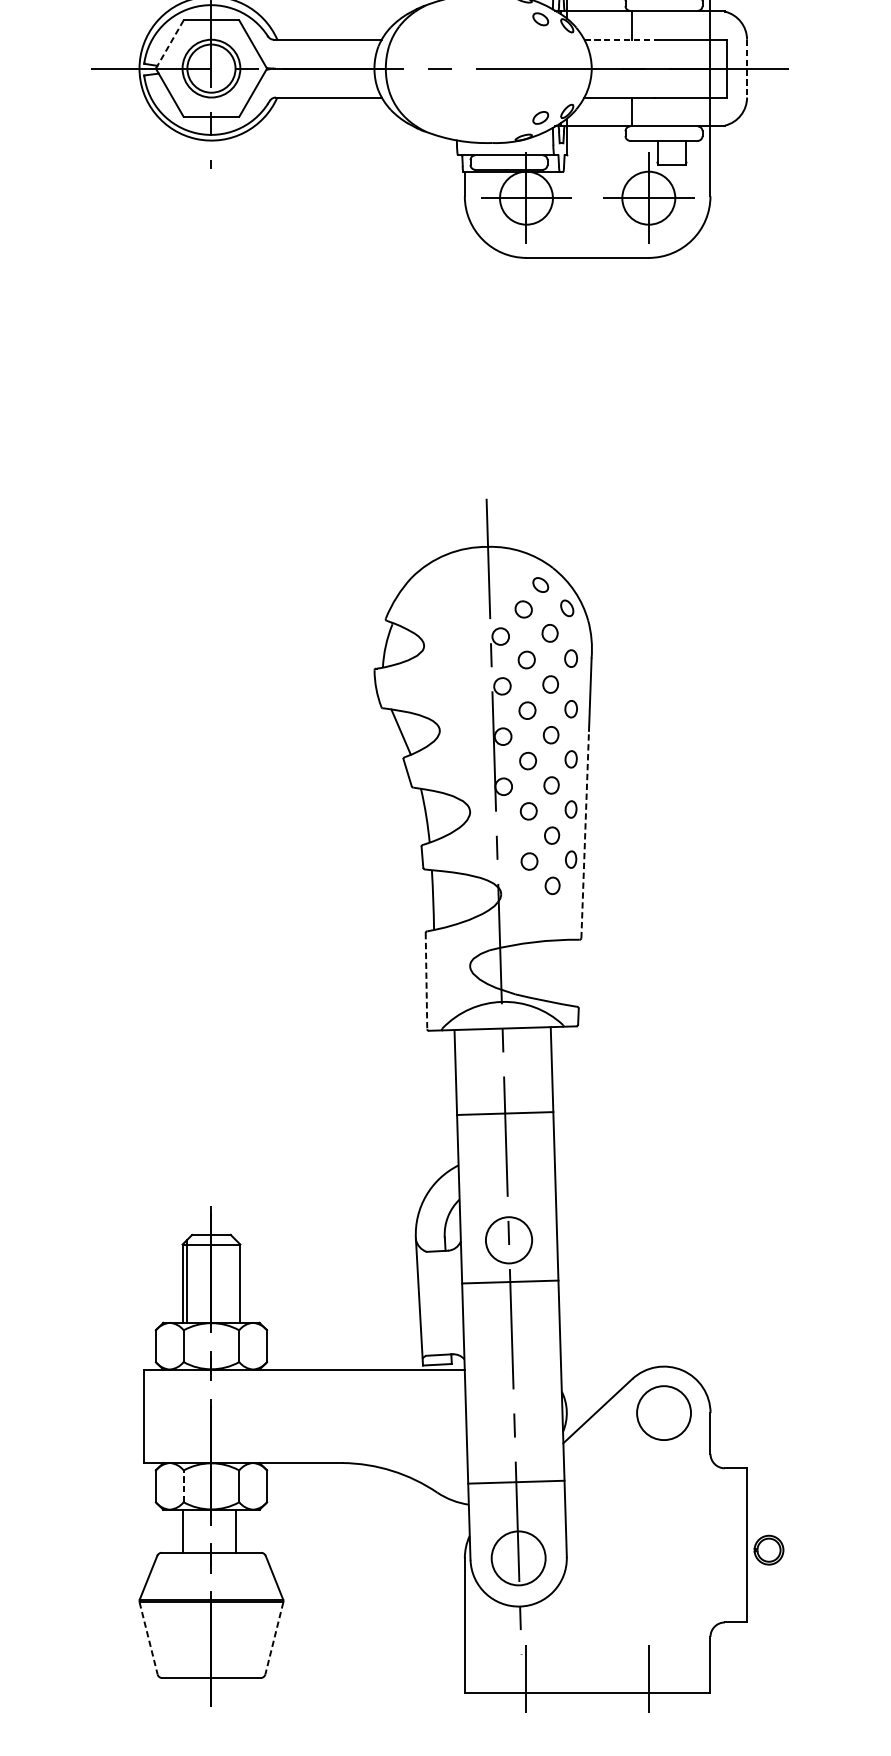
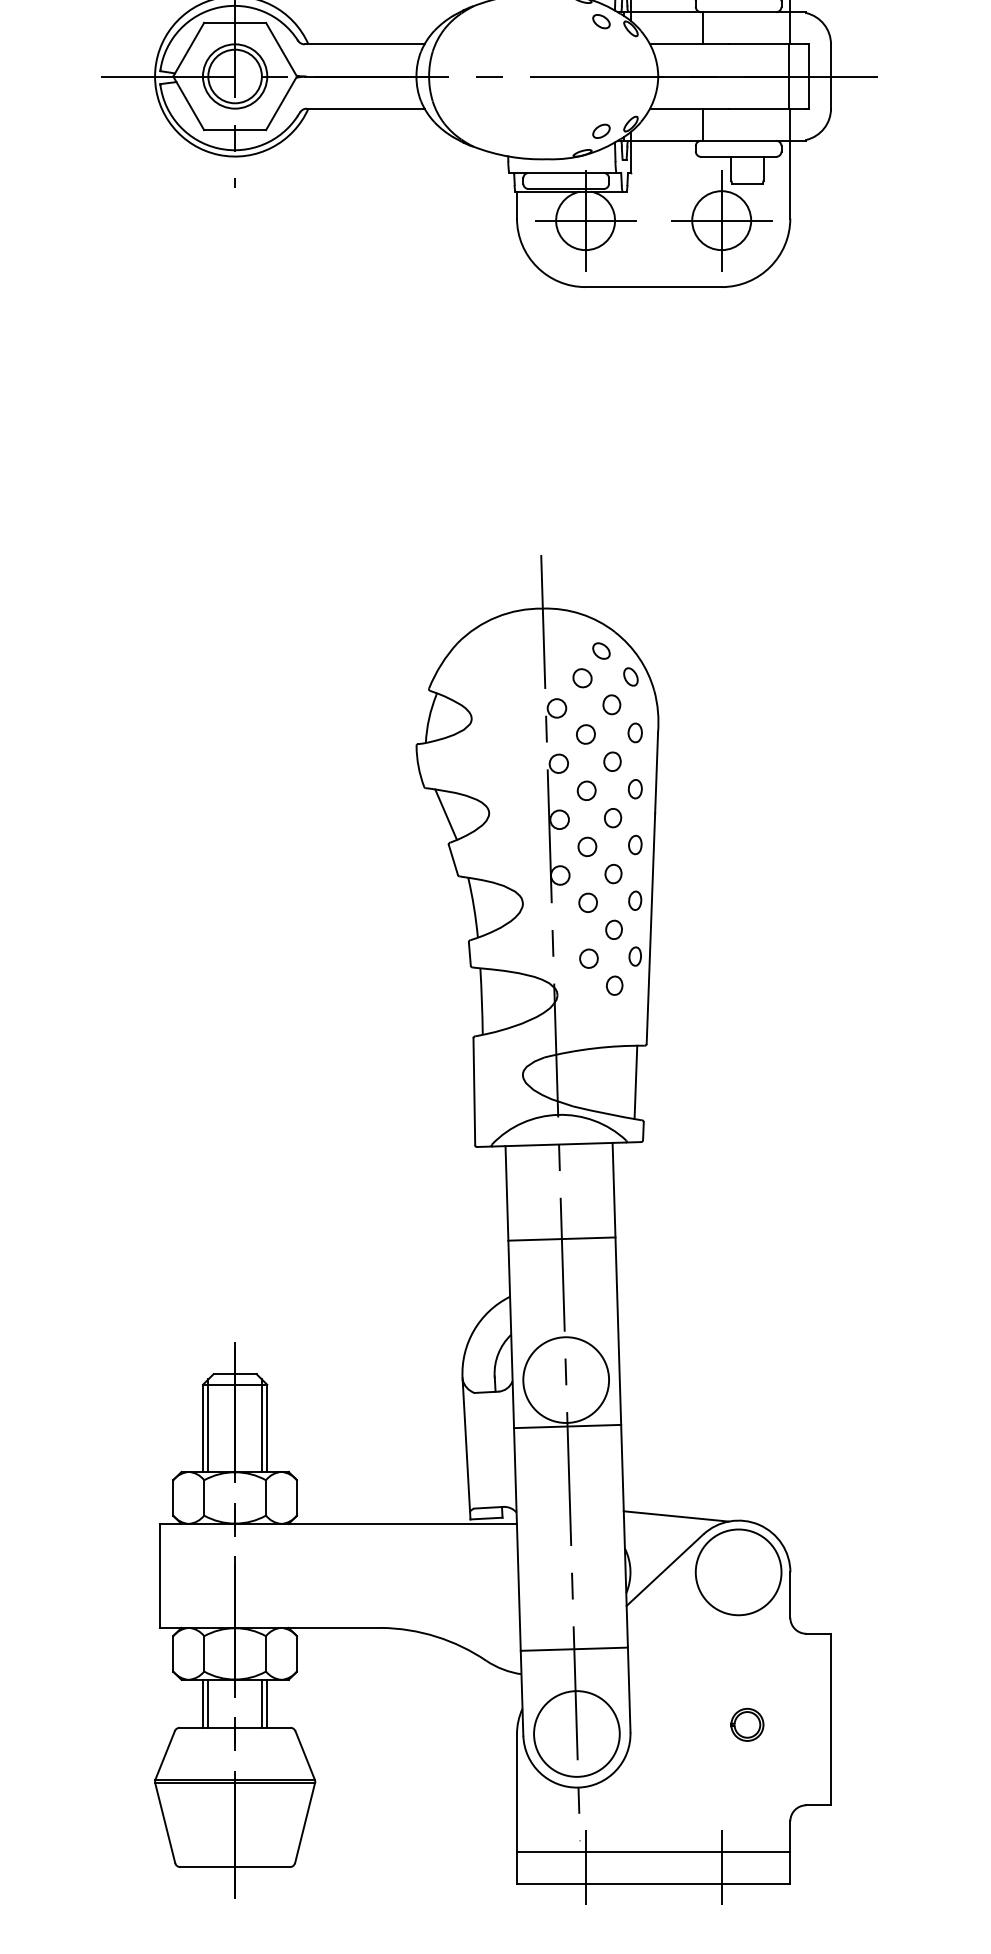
line: (619, 39) -> (689, 44), dashed -> solid
line: (169, 44) -> (188, 49), dashed -> solid
line: (747, 69) -> (831, 77), dashed -> solid
line: (584, 834) -> (650, 928), dashed -> solid
line: (571, 972) -> (635, 1082), added
line: (426, 981) -> (474, 1092), dashed -> solid
circle: (509, 1239) -> (566, 1379), size x1.67
line: (235, 1281) -> (261, 1425), added
line: (607, 1362) -> (675, 1516), added
circle: (663, 1413) -> (738, 1572), size x1.43
line: (183, 1486) -> (204, 1653), dashed -> solid
line: (187, 1530) -> (208, 1703), added
line: (240, 1530) -> (267, 1703), added
part: (769, 1549) -> (747, 1724), moved
circle: (518, 1557) -> (576, 1733), size x1.43
line: (148, 1638) -> (165, 1823), dashed -> solid
line: (273, 1638) -> (304, 1823), dashed -> solid
line: (587, 1664) -> (653, 1851), added

